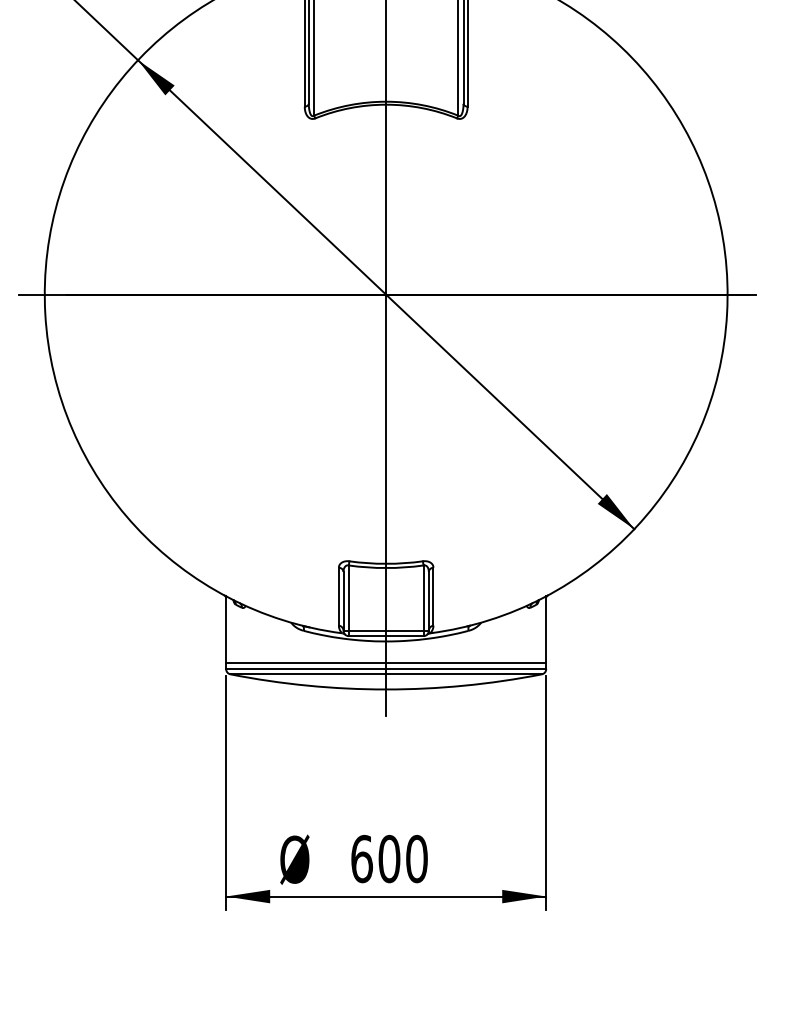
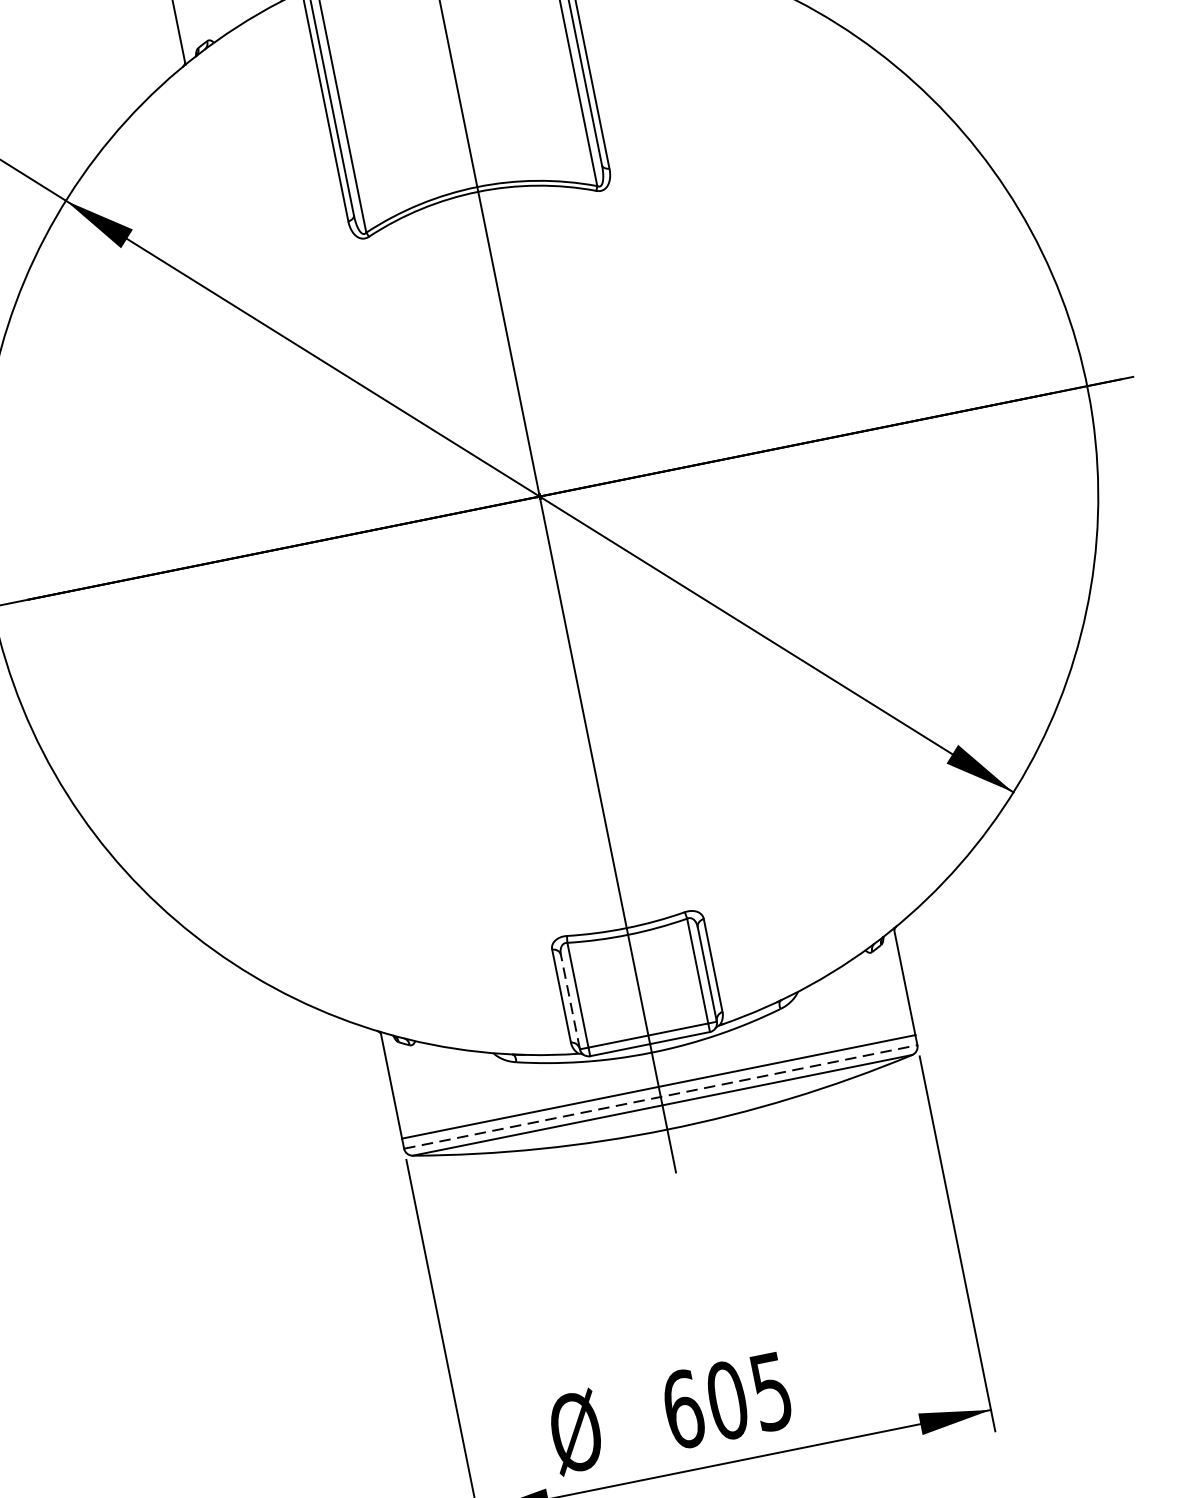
line: (343, 600) -> (570, 1000), solid -> dashed
line: (386, 669) -> (661, 1097), solid -> dashed
text: (416, 859) -> (770, 1392), 600 -> 605

